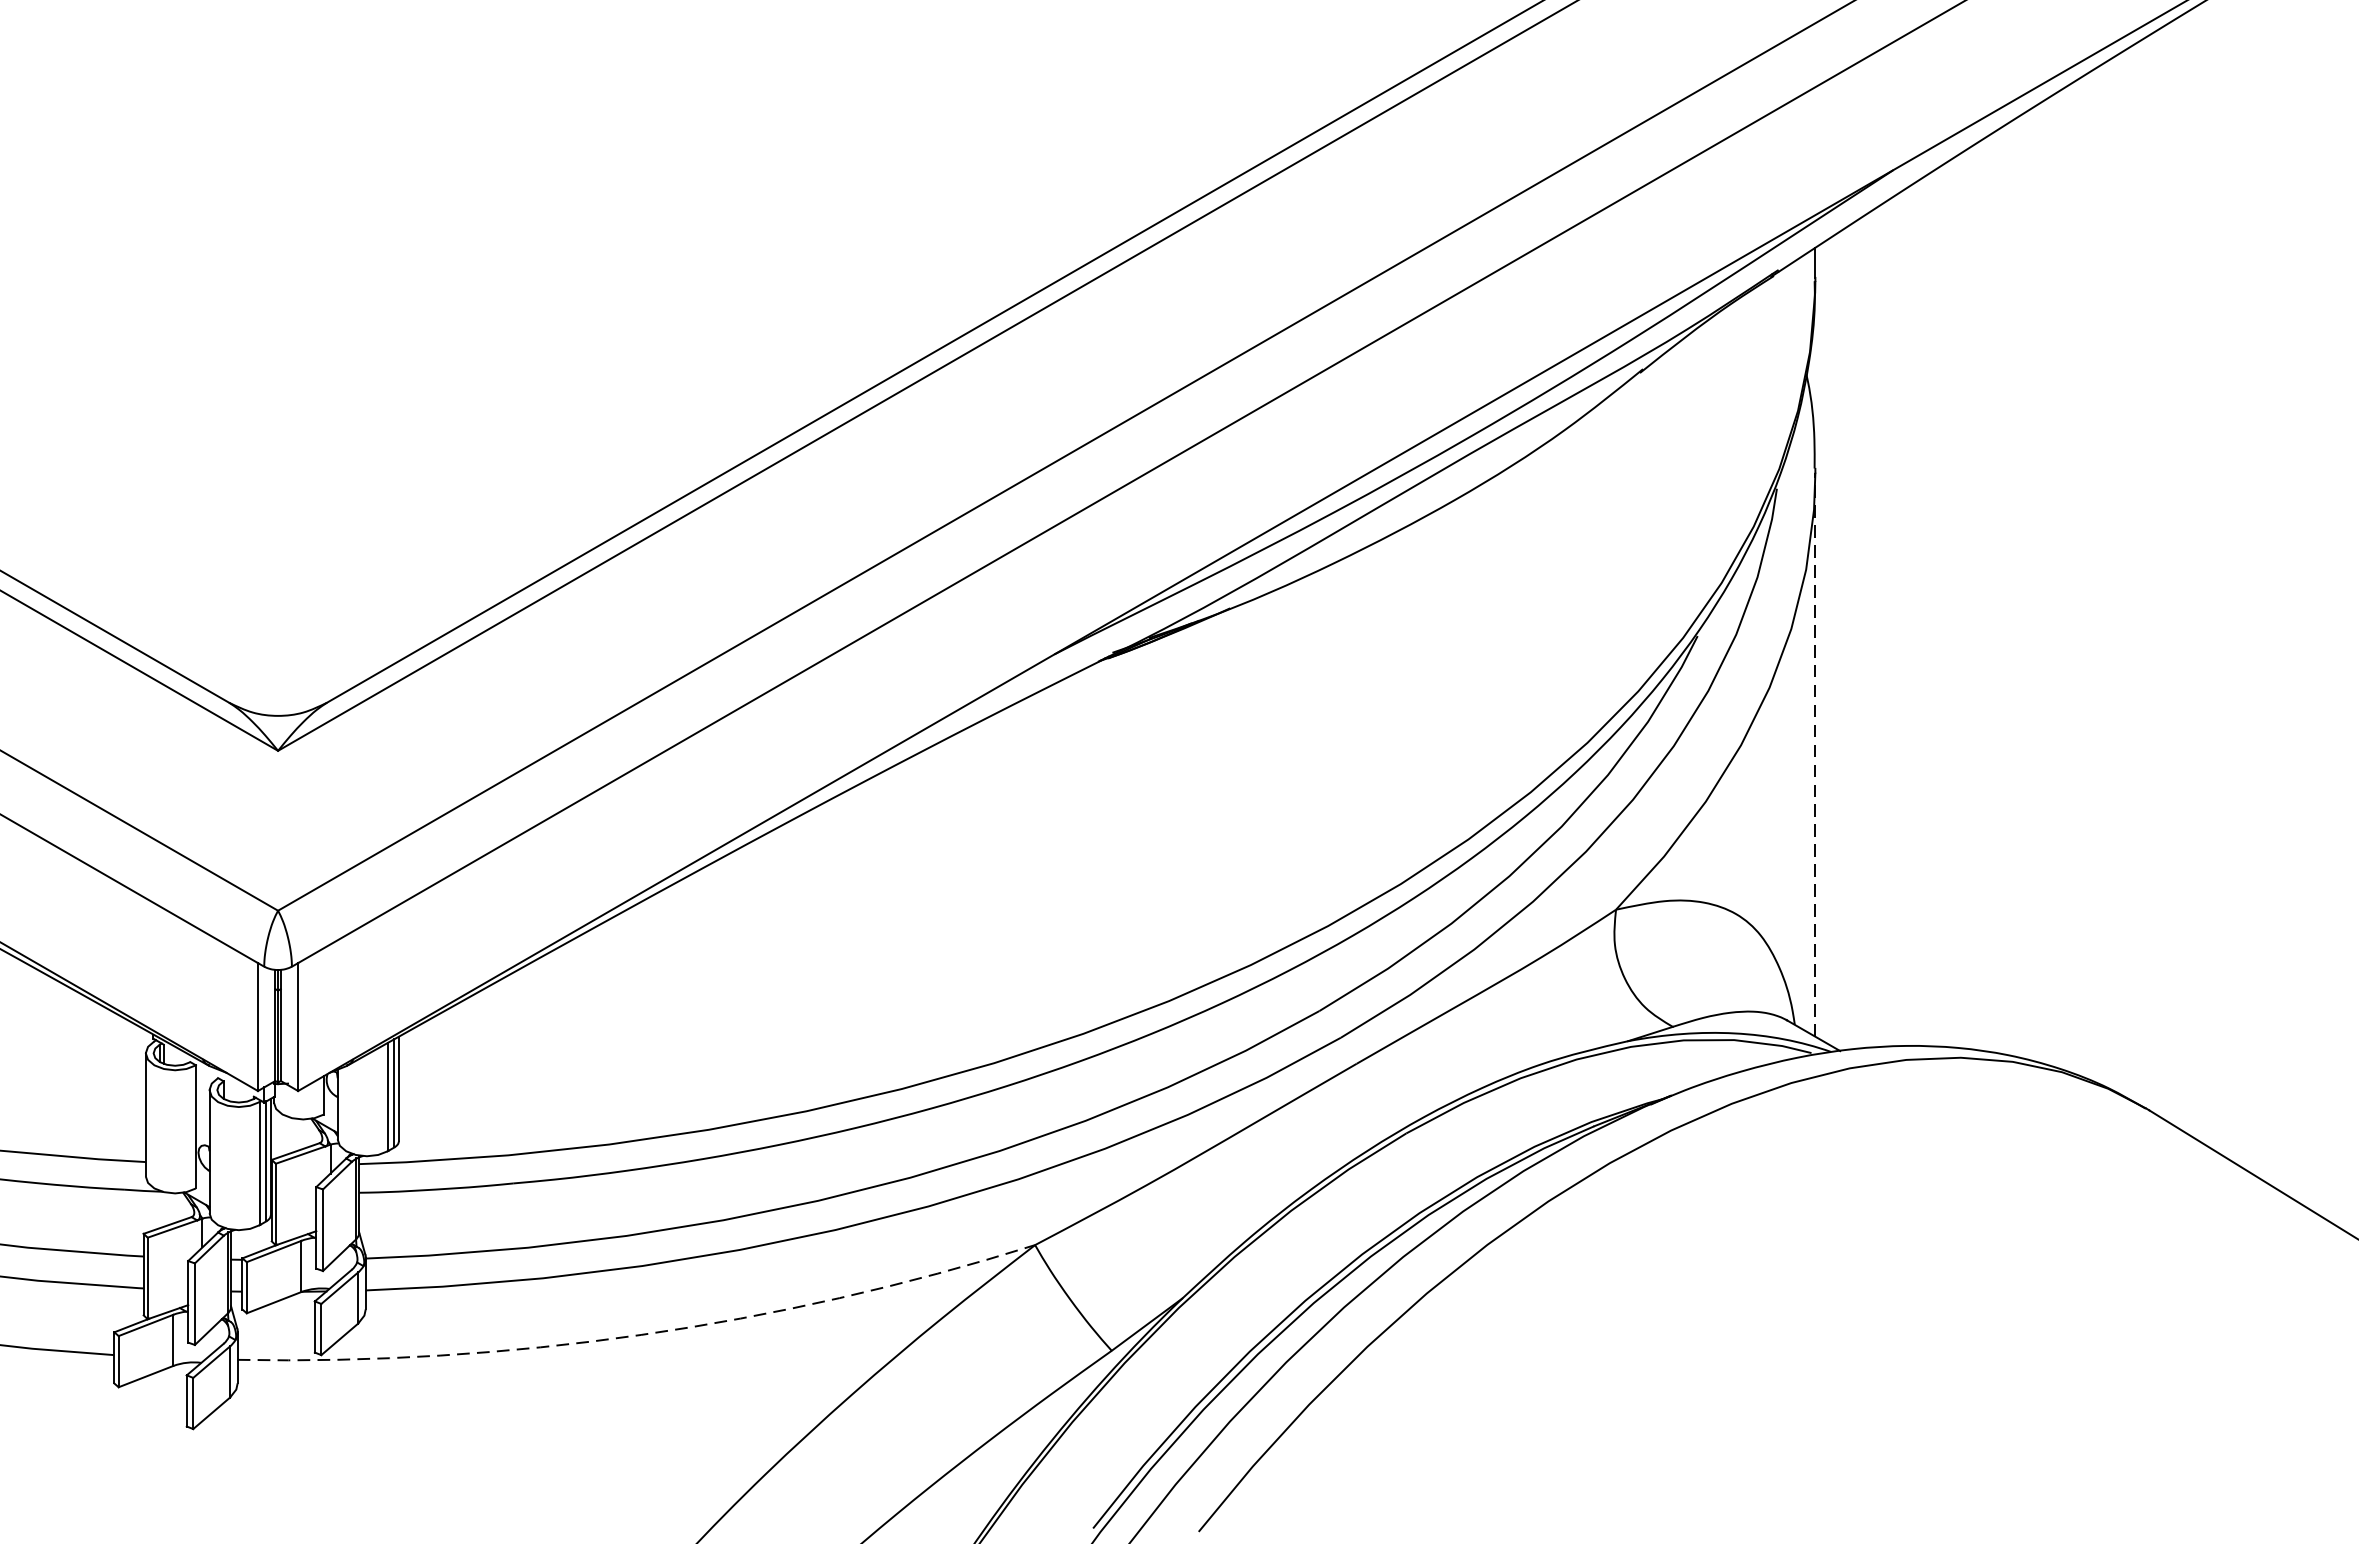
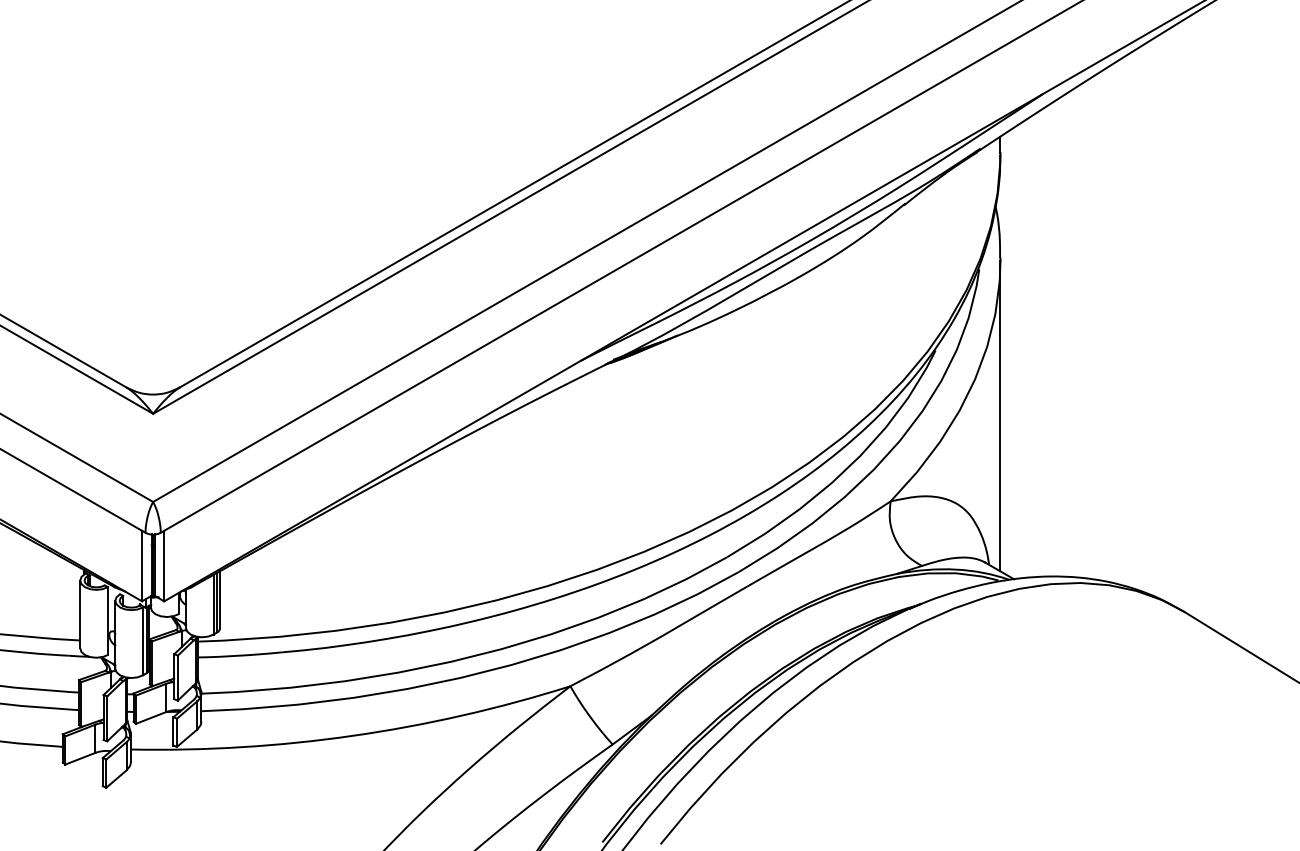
line: (1815, 753) -> (1000, 415), dashed -> solid
arc: (641, 1334) -> (353, 735), dashed -> solid

